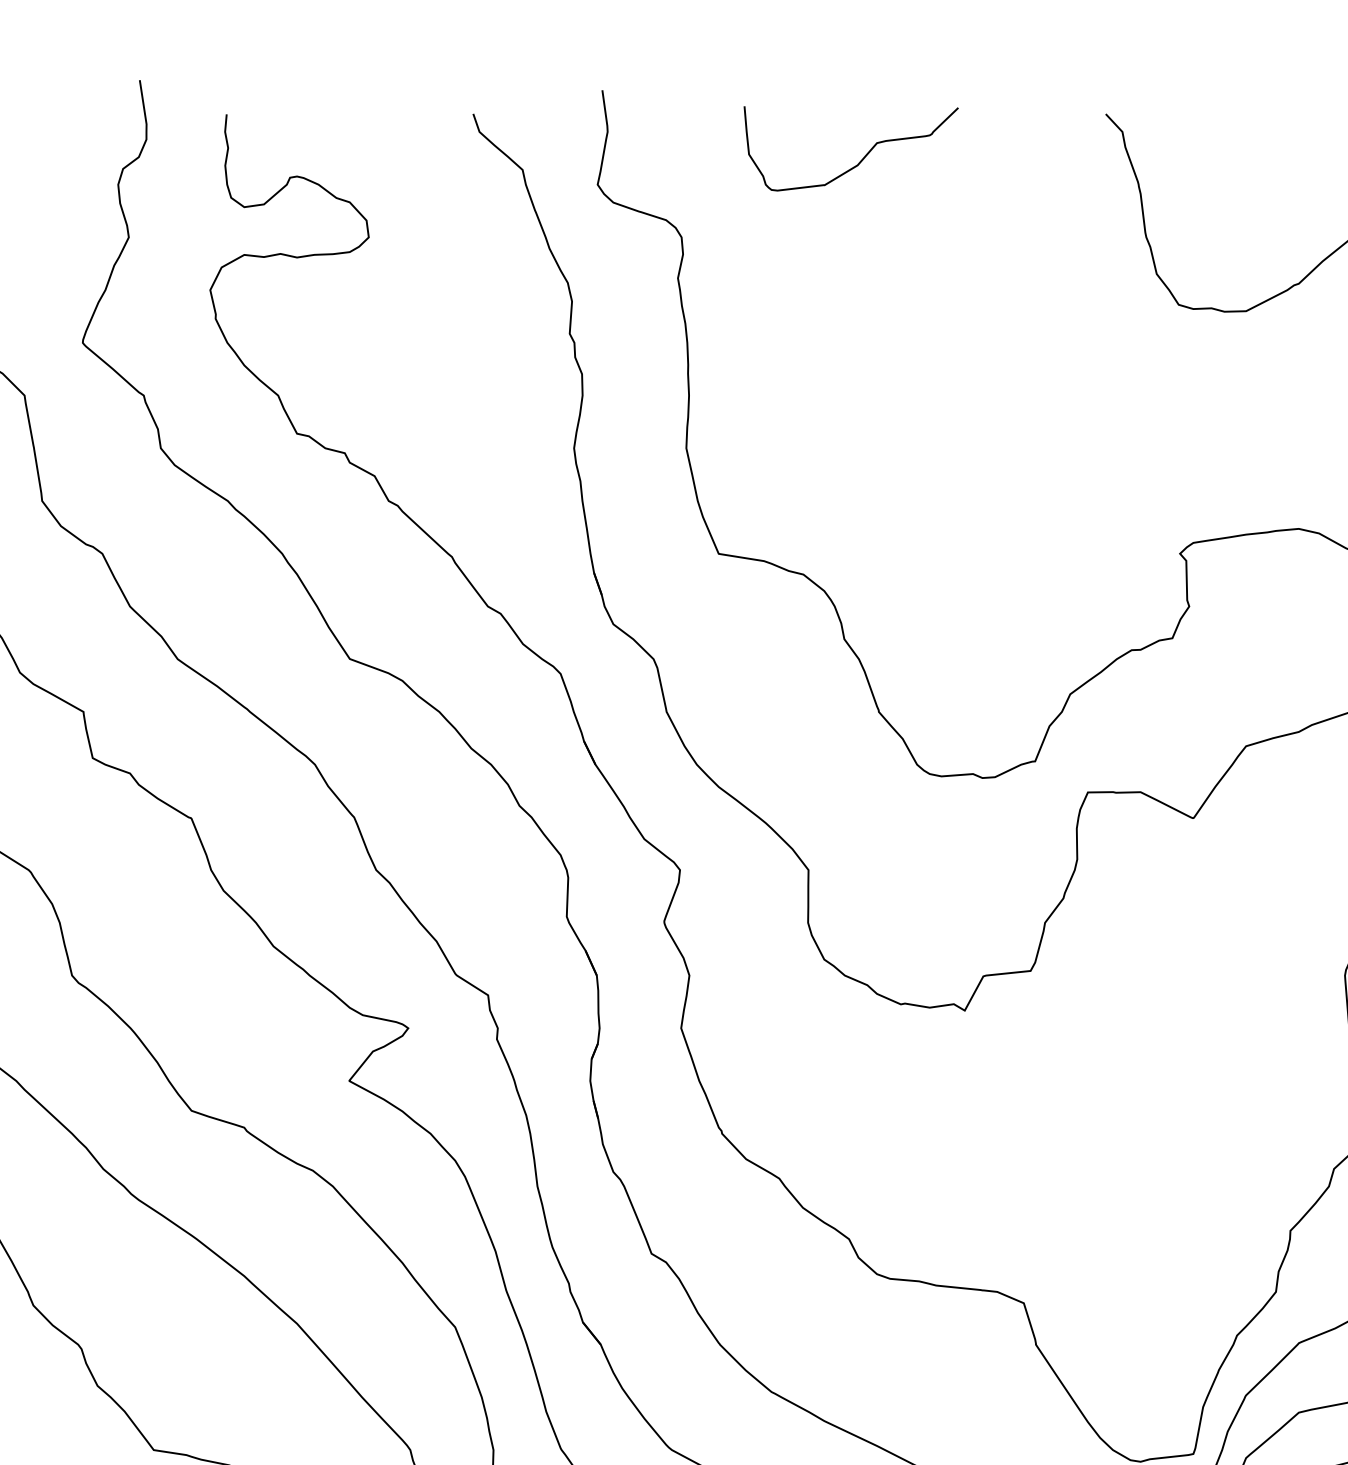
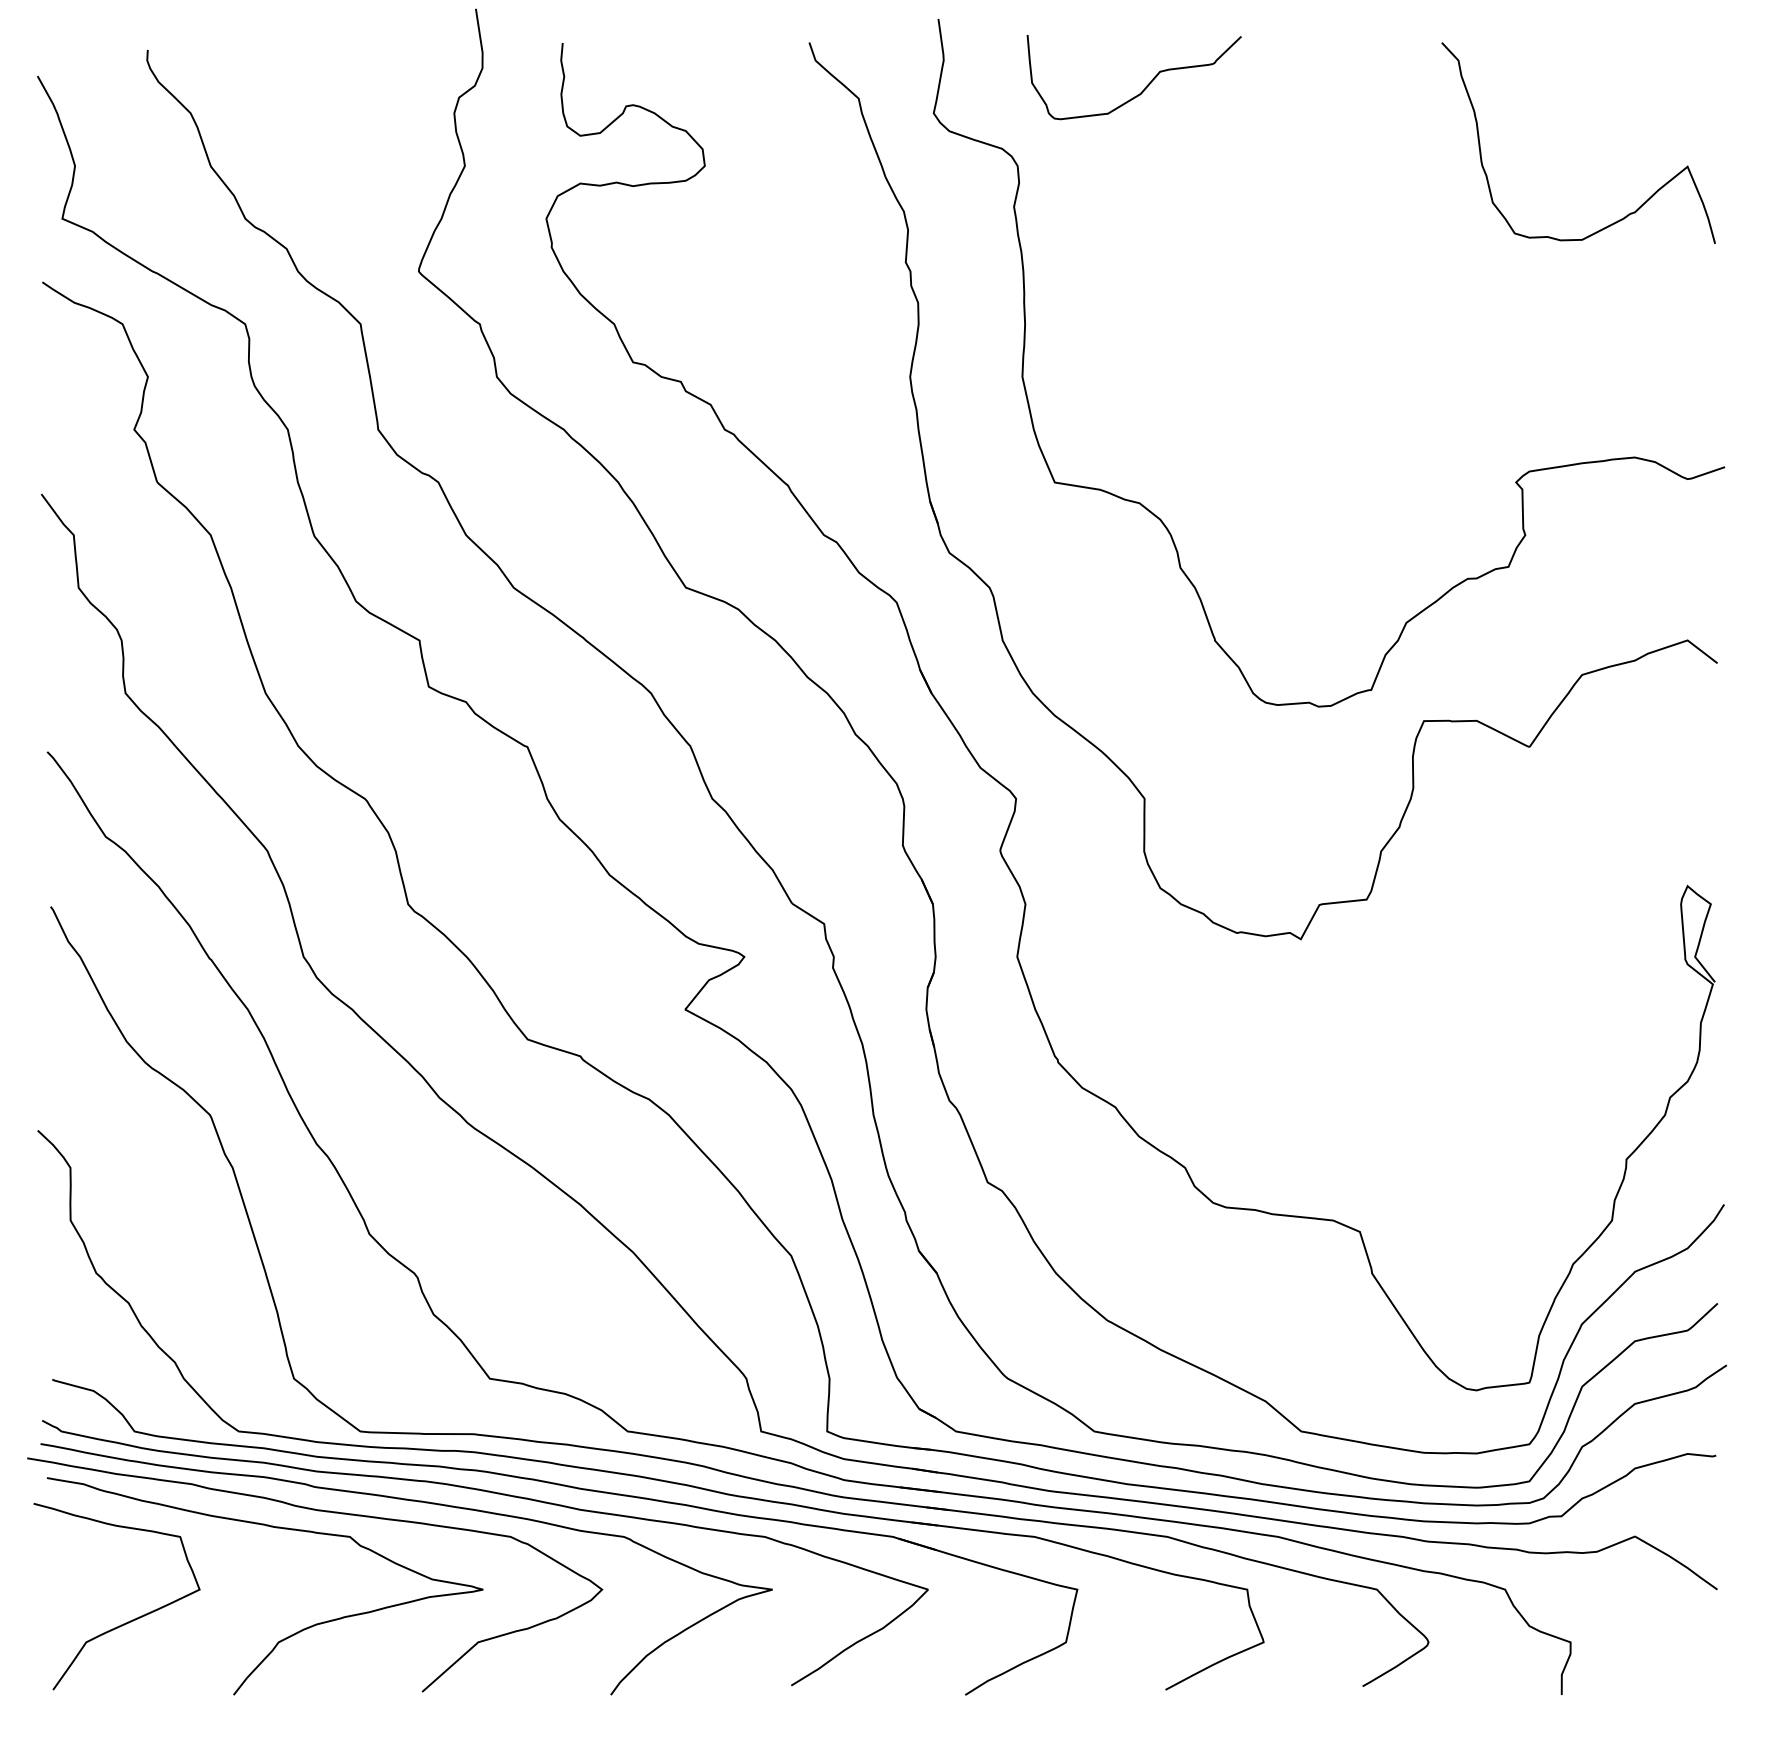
curve: (863, 156) -> (1146, 85), moved

